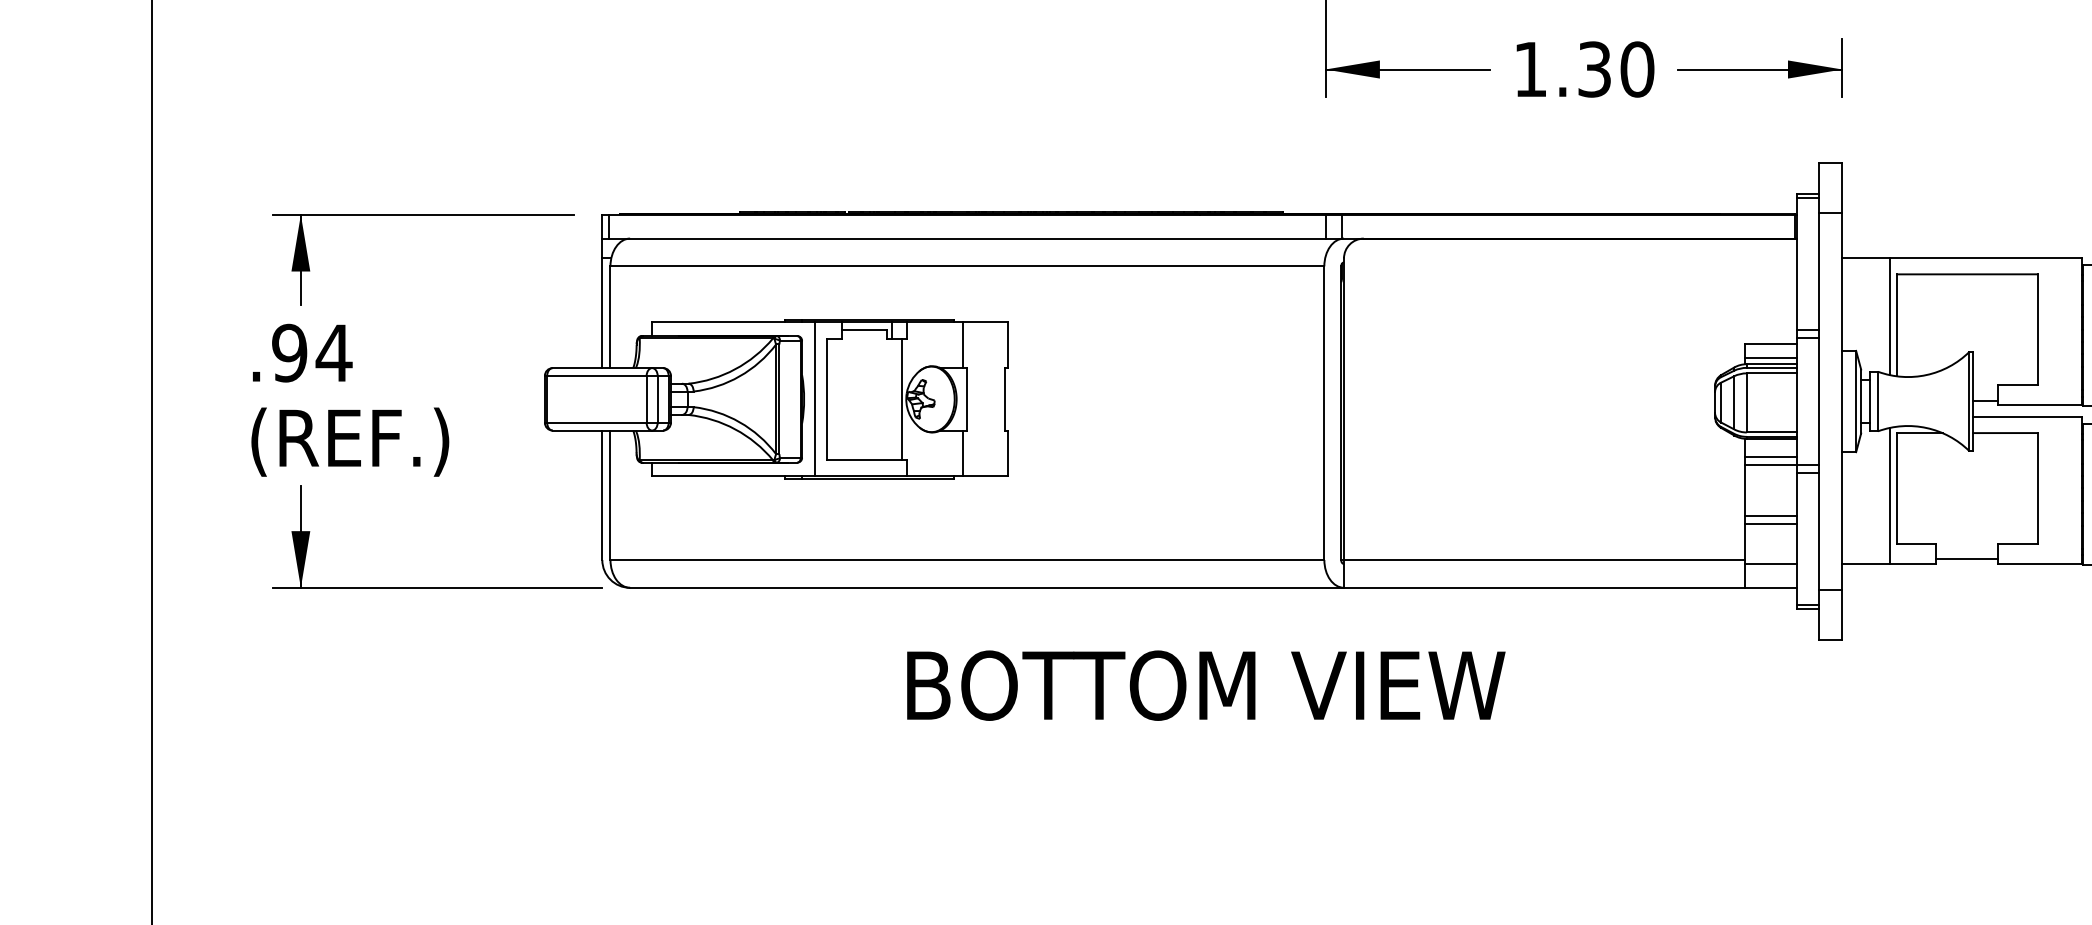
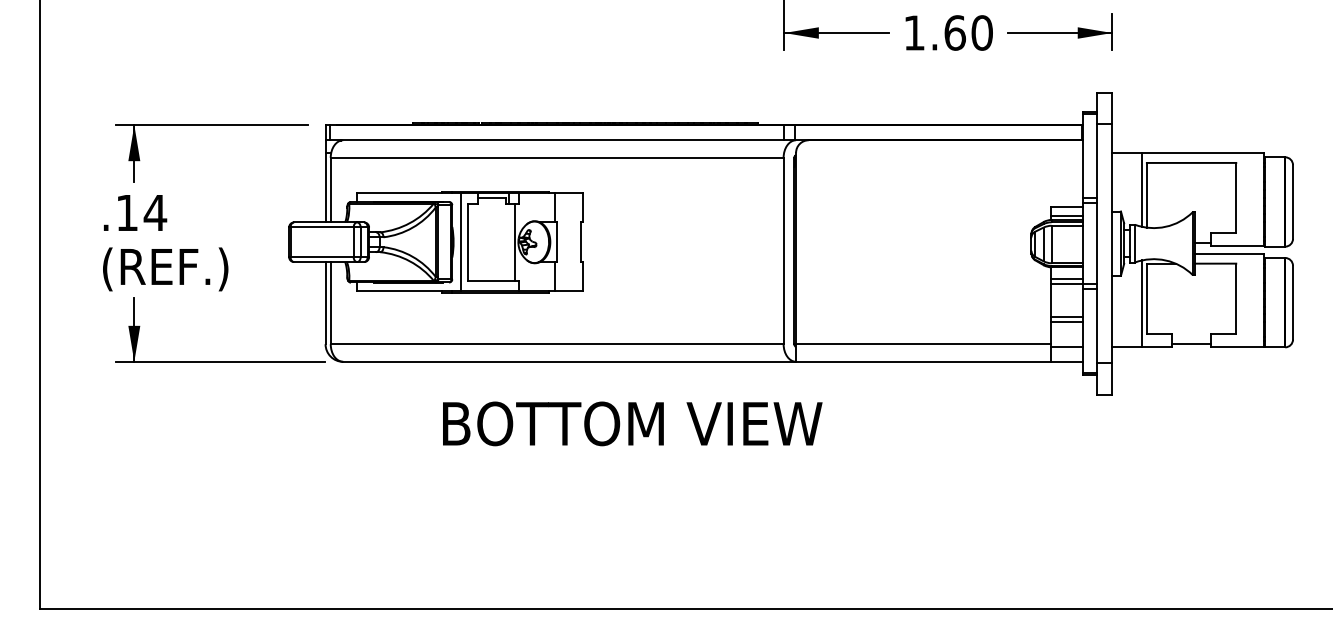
text: (1593, 68) -> (954, 32), 1.30 -> 1.60
text: (290, 352) -> (127, 212), .94 -> .14
text: (1205, 685) -> (632, 423), moved

